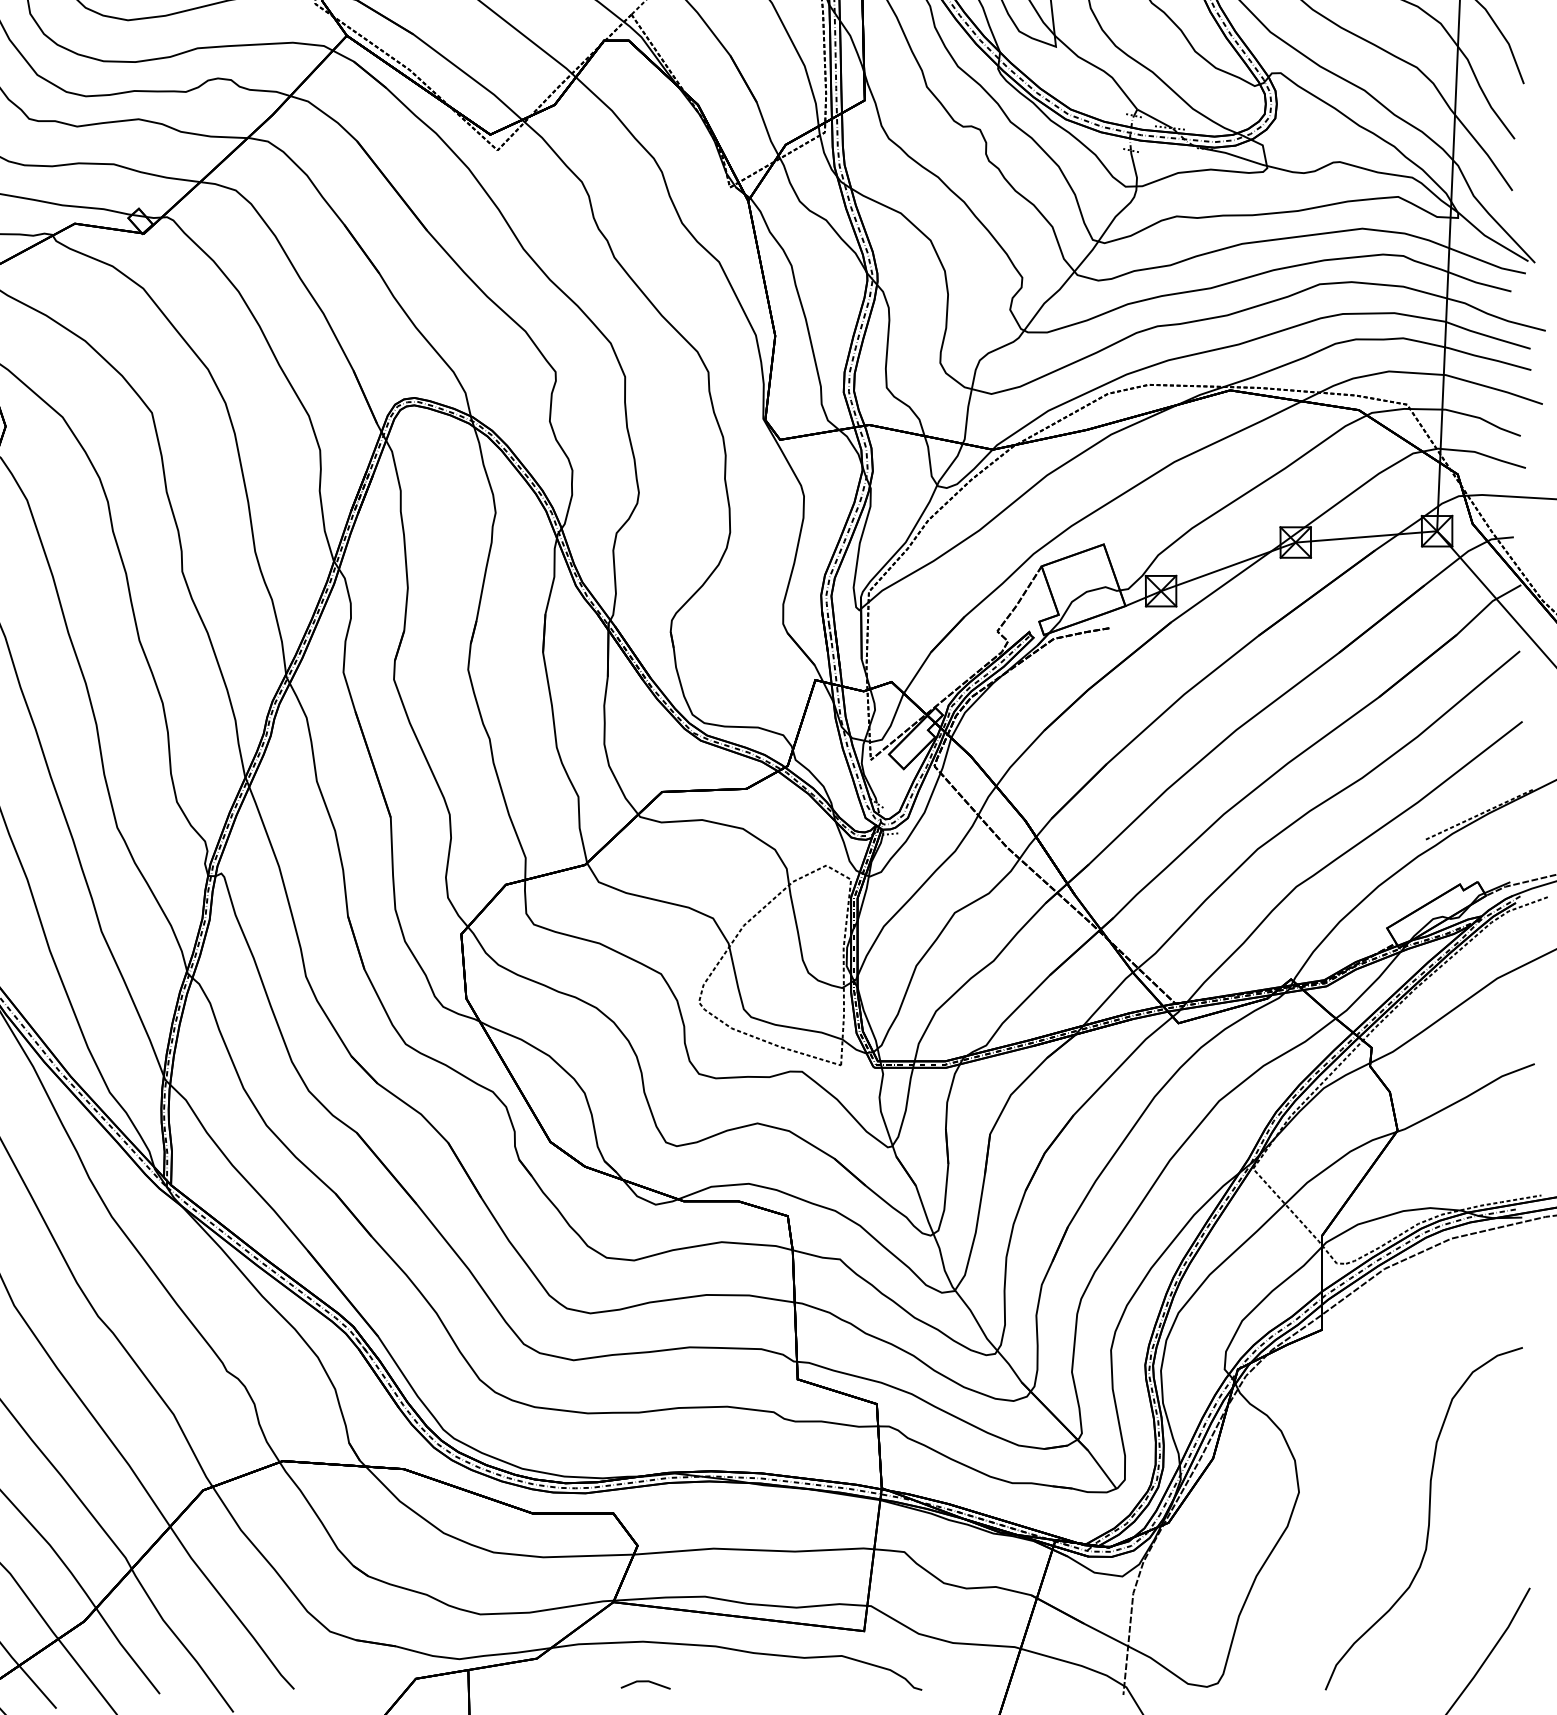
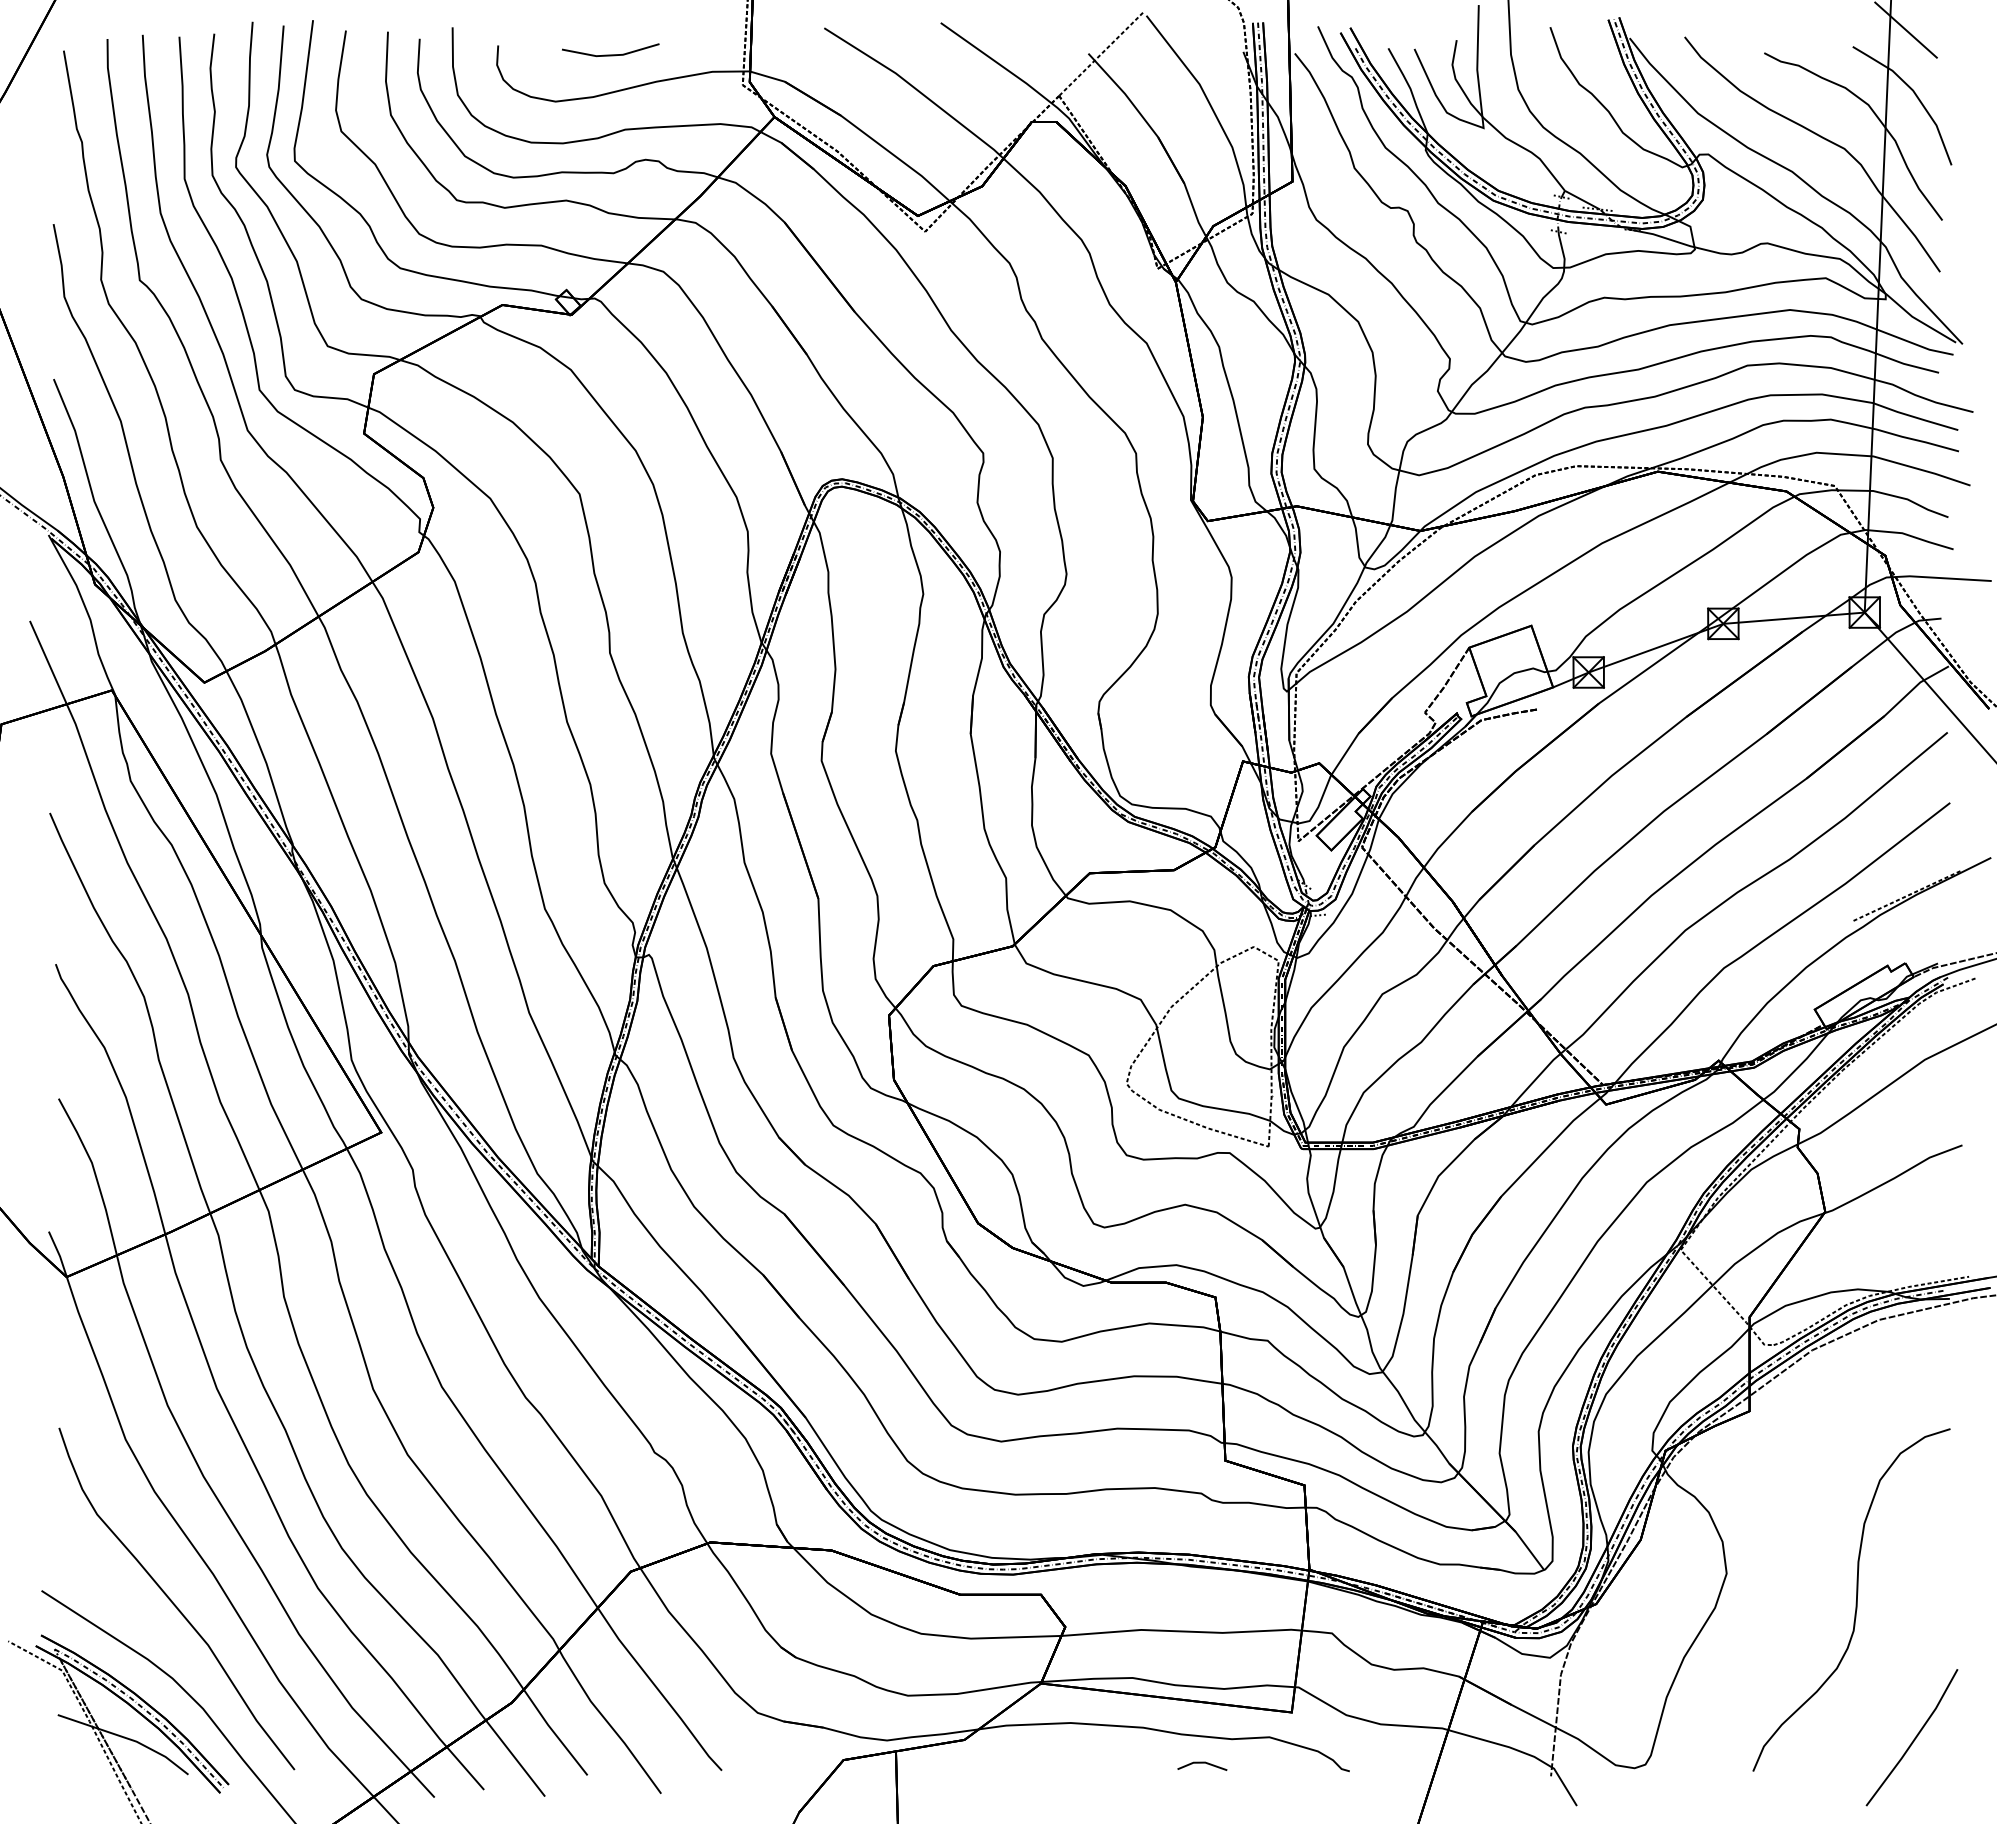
line: (645, 1682) -> (1202, 1763), moved

